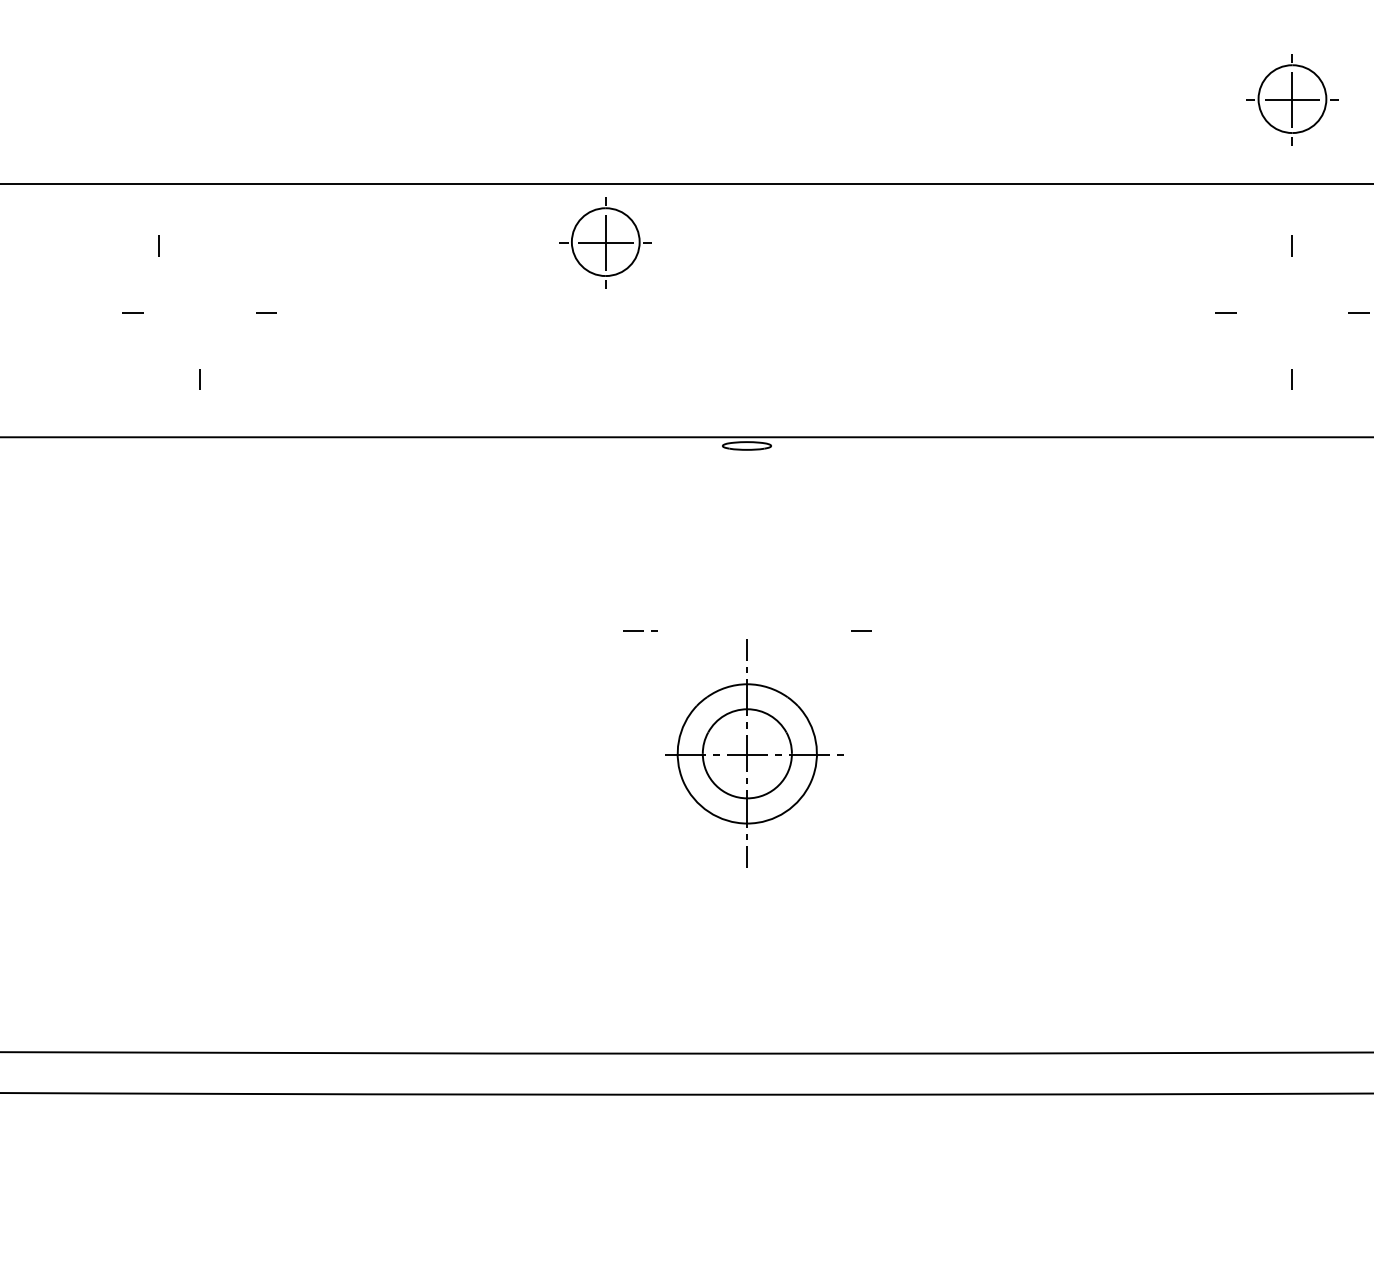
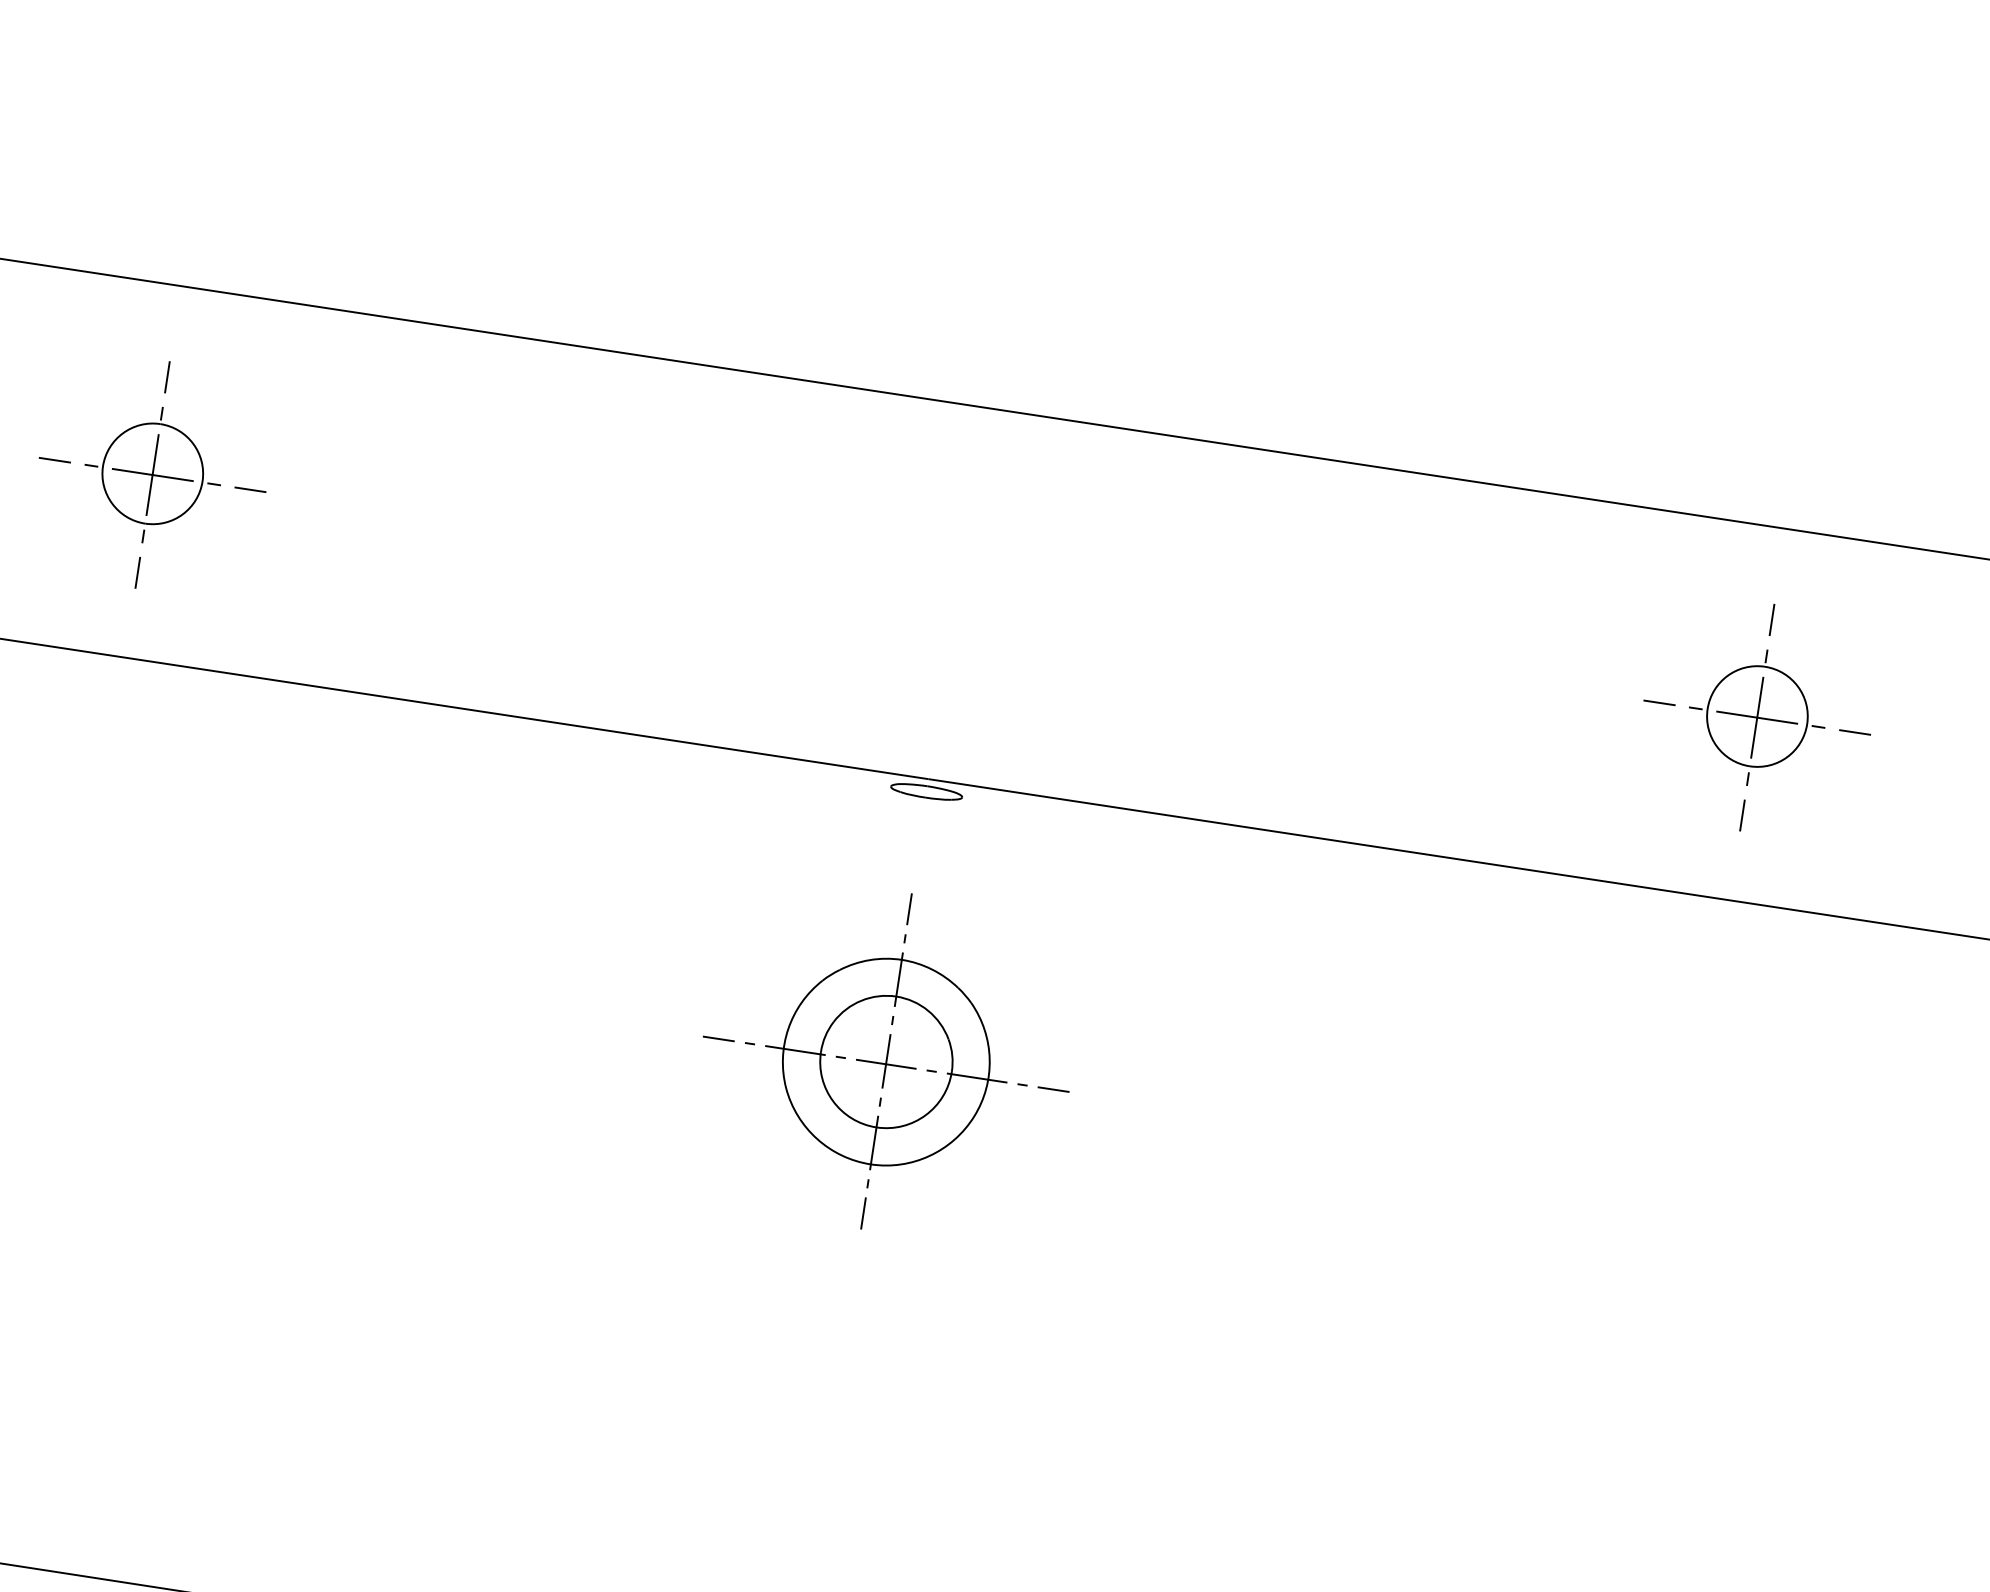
part: (1292, 99) -> (1757, 717), moved
part: (605, 242) -> (152, 474), moved
line: (158, 245) -> (167, 375), moved
part: (754, 753) -> (896, 1063), moved

